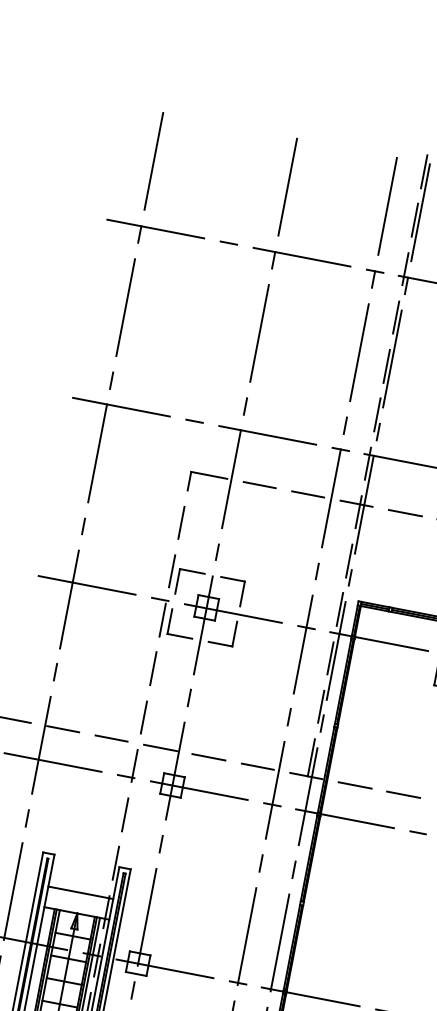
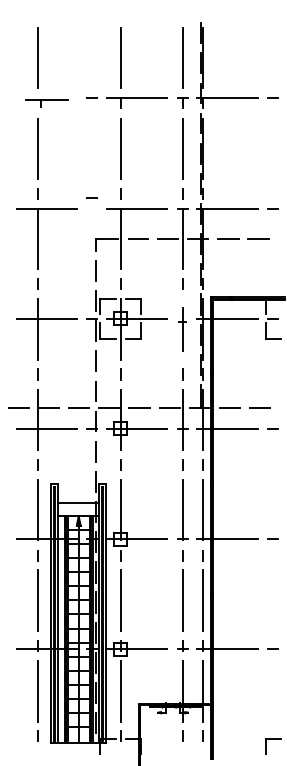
part: (153, 235) -> (46, 102), size x0.7
line: (193, 420) -> (91, 197), moved
part: (302, 644) -> (182, 329), size x0.7

